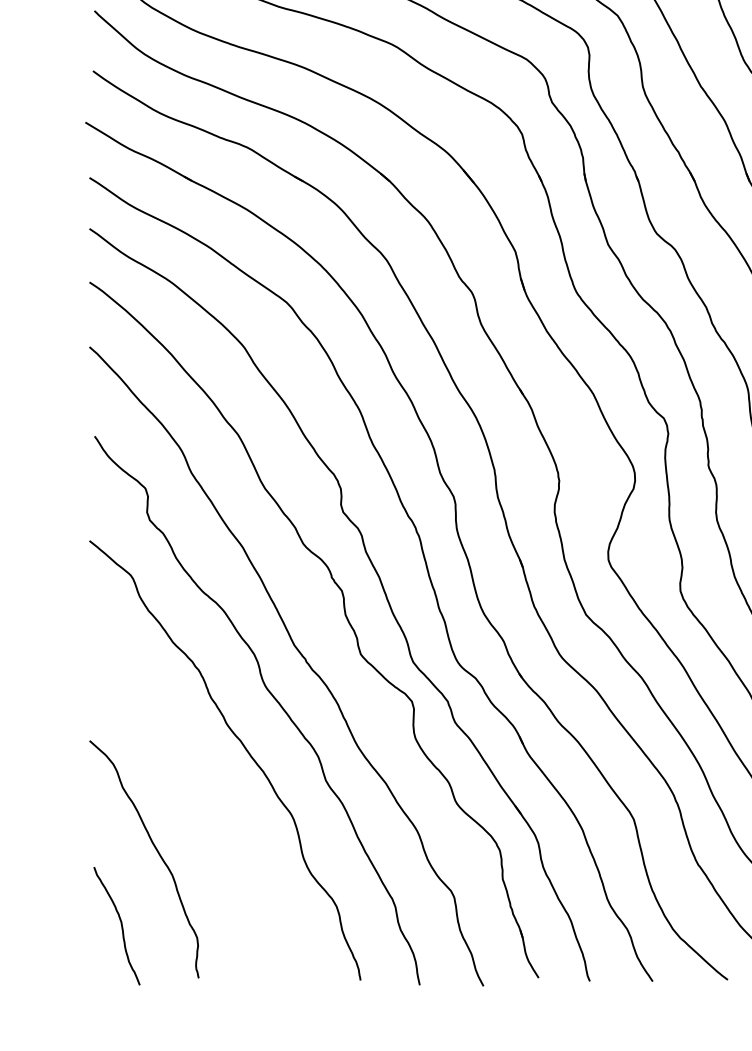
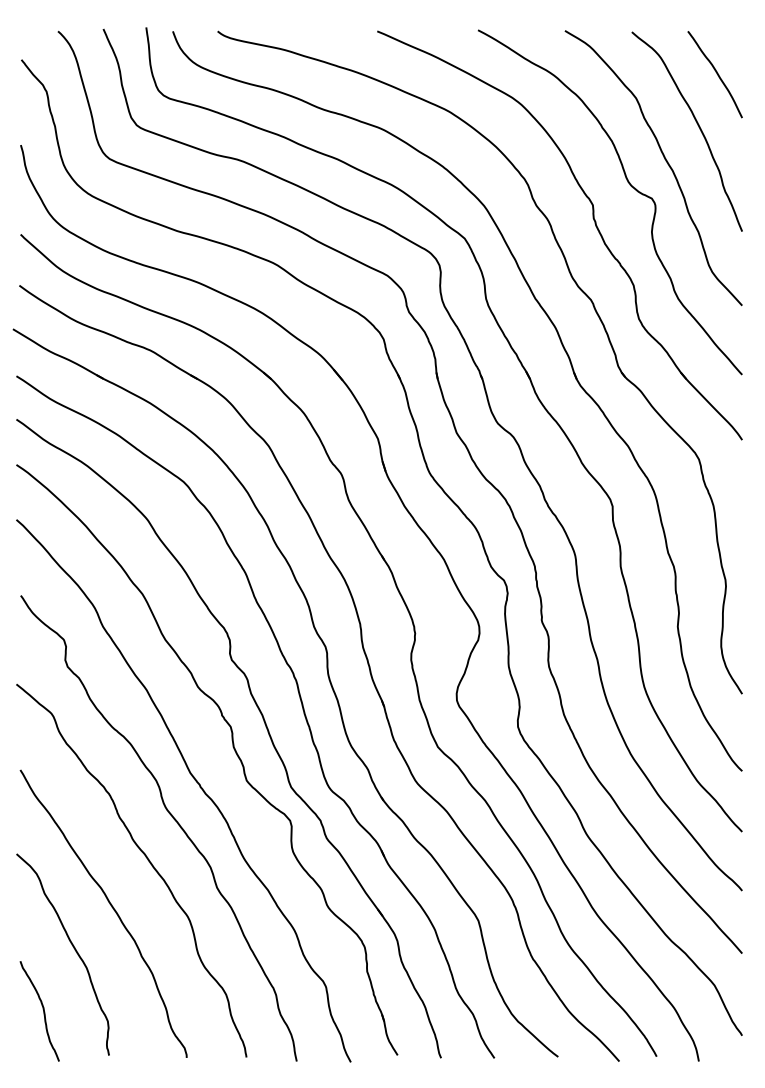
curve: (201, 803) -> (111, 907), added

